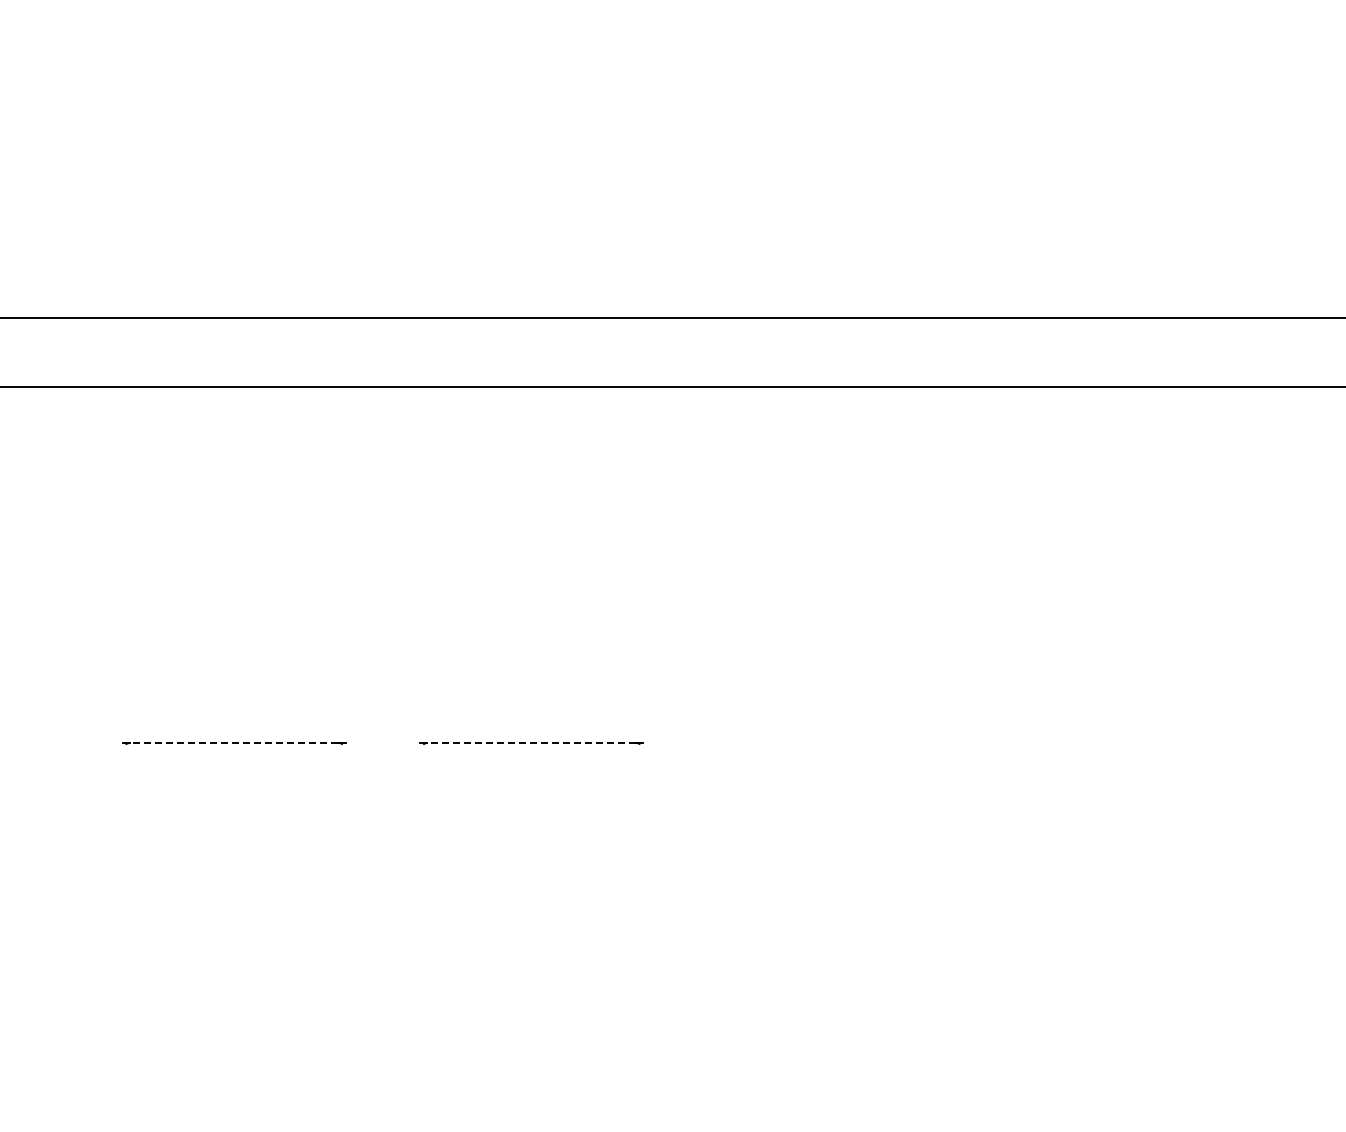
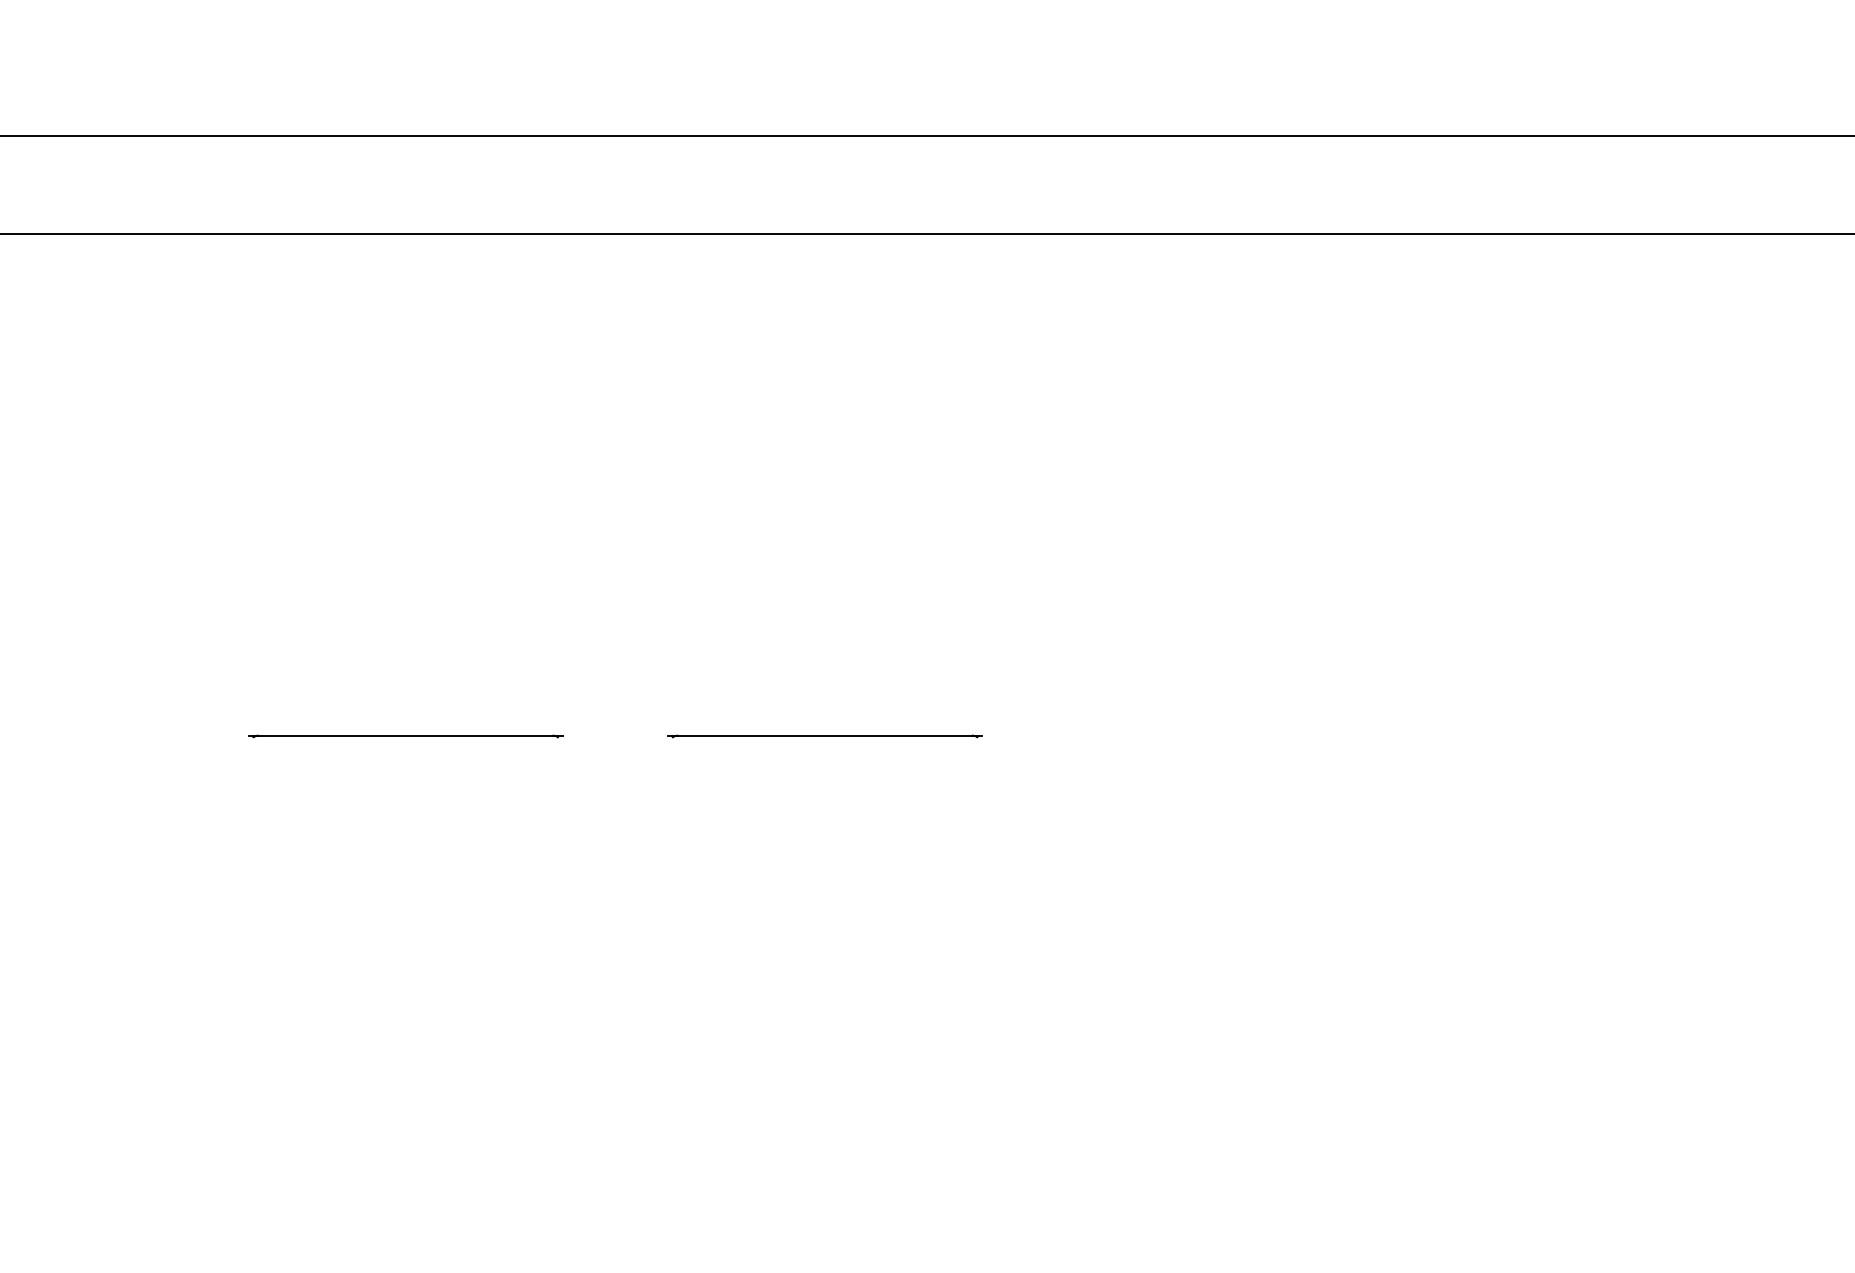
line: (233, 742) -> (404, 734), dashed -> solid
line: (531, 742) -> (824, 734), dashed -> solid

